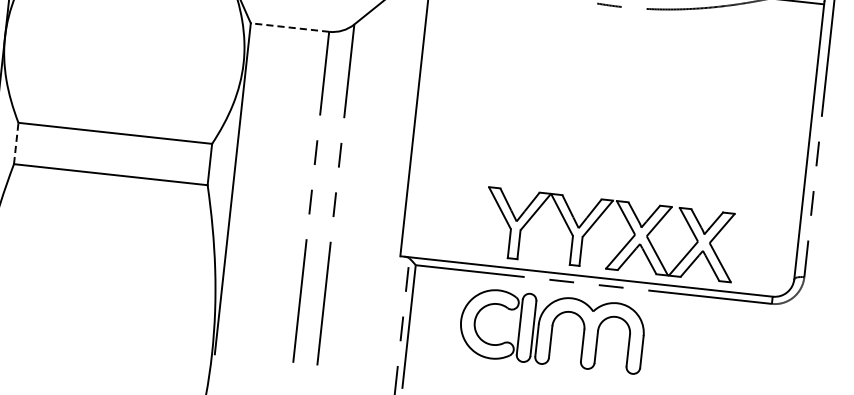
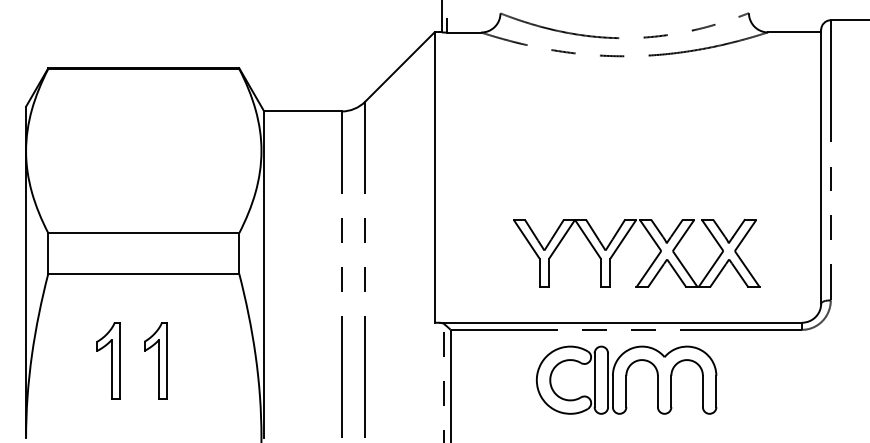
line: (289, 27) -> (302, 111), dashed -> solid
line: (16, 143) -> (48, 253), dashed -> solid
part: (596, 221) -> (622, 242), moved
part: (65, 258) -> (108, 360), added
part: (113, 263) -> (155, 360), added
part: (552, 329) -> (626, 379), moved

